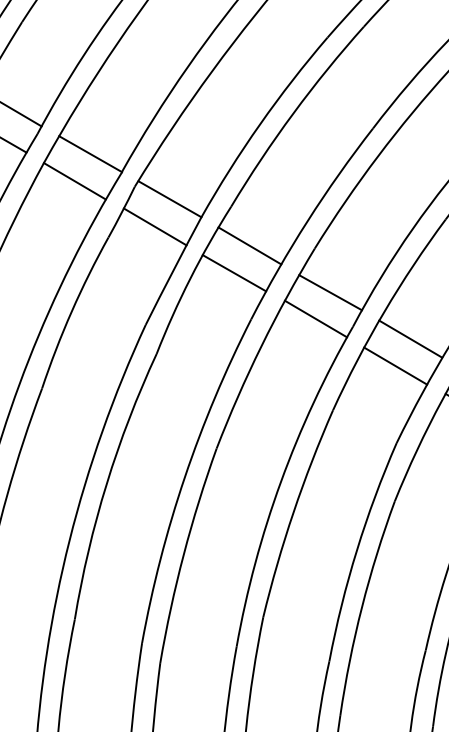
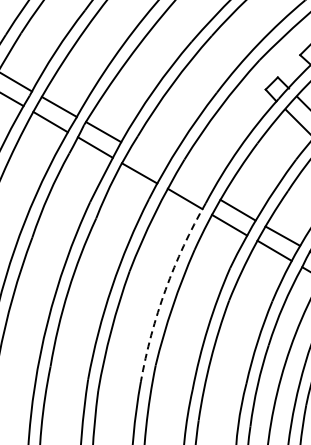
line: (248, 244) -> (147, 157), removed
line: (329, 293) -> (192, 184), removed
arc: (280, 481) -> (165, 289), solid -> dashed

